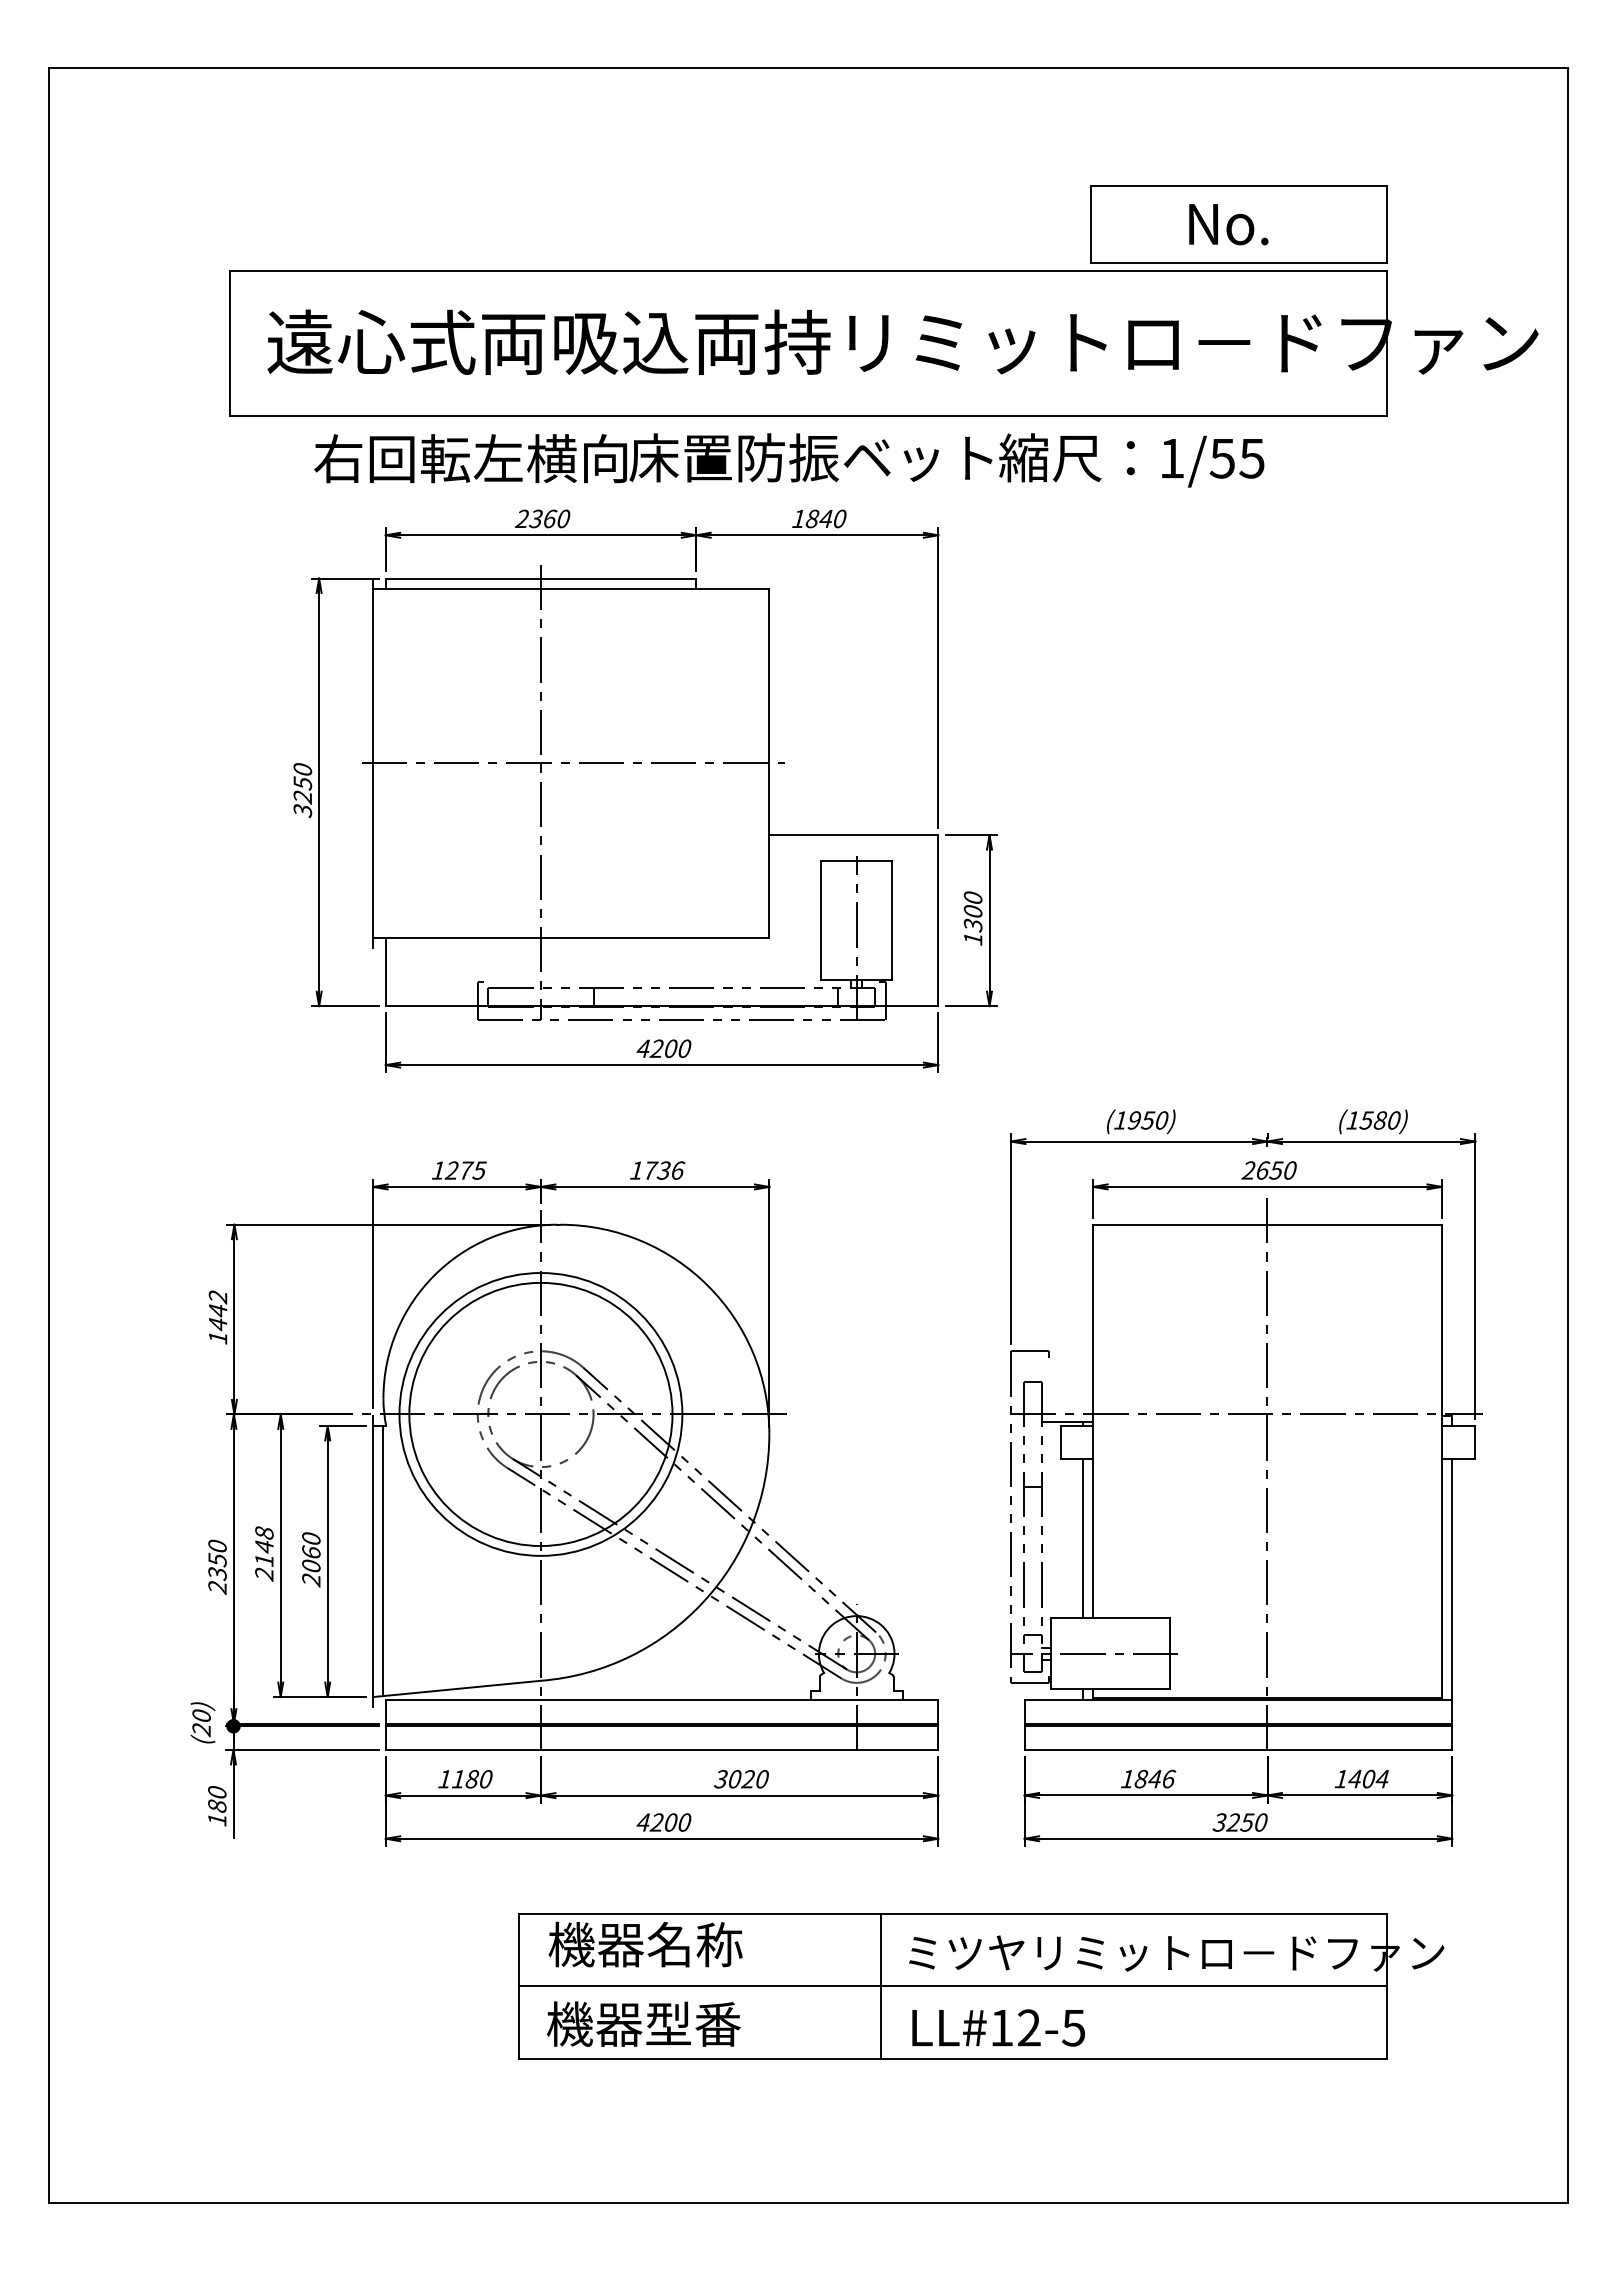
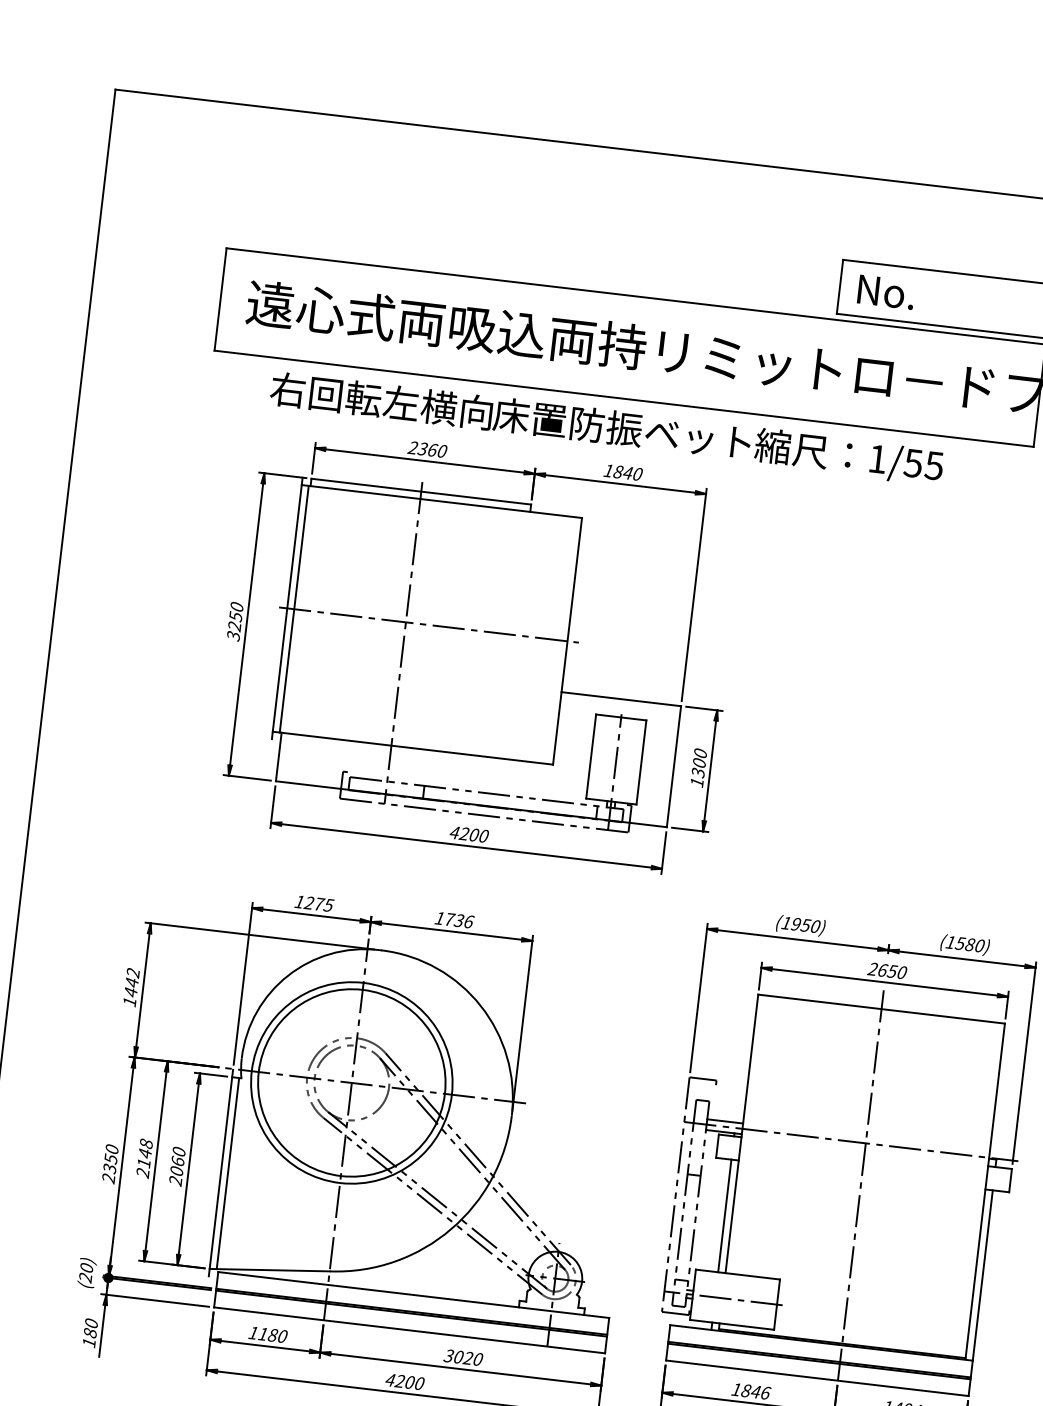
text: (1228, 224) -> (886, 292), moved
line: (383, 763) -> (294, 609), added
line: (1067, 1406) -> (725, 1121), added

